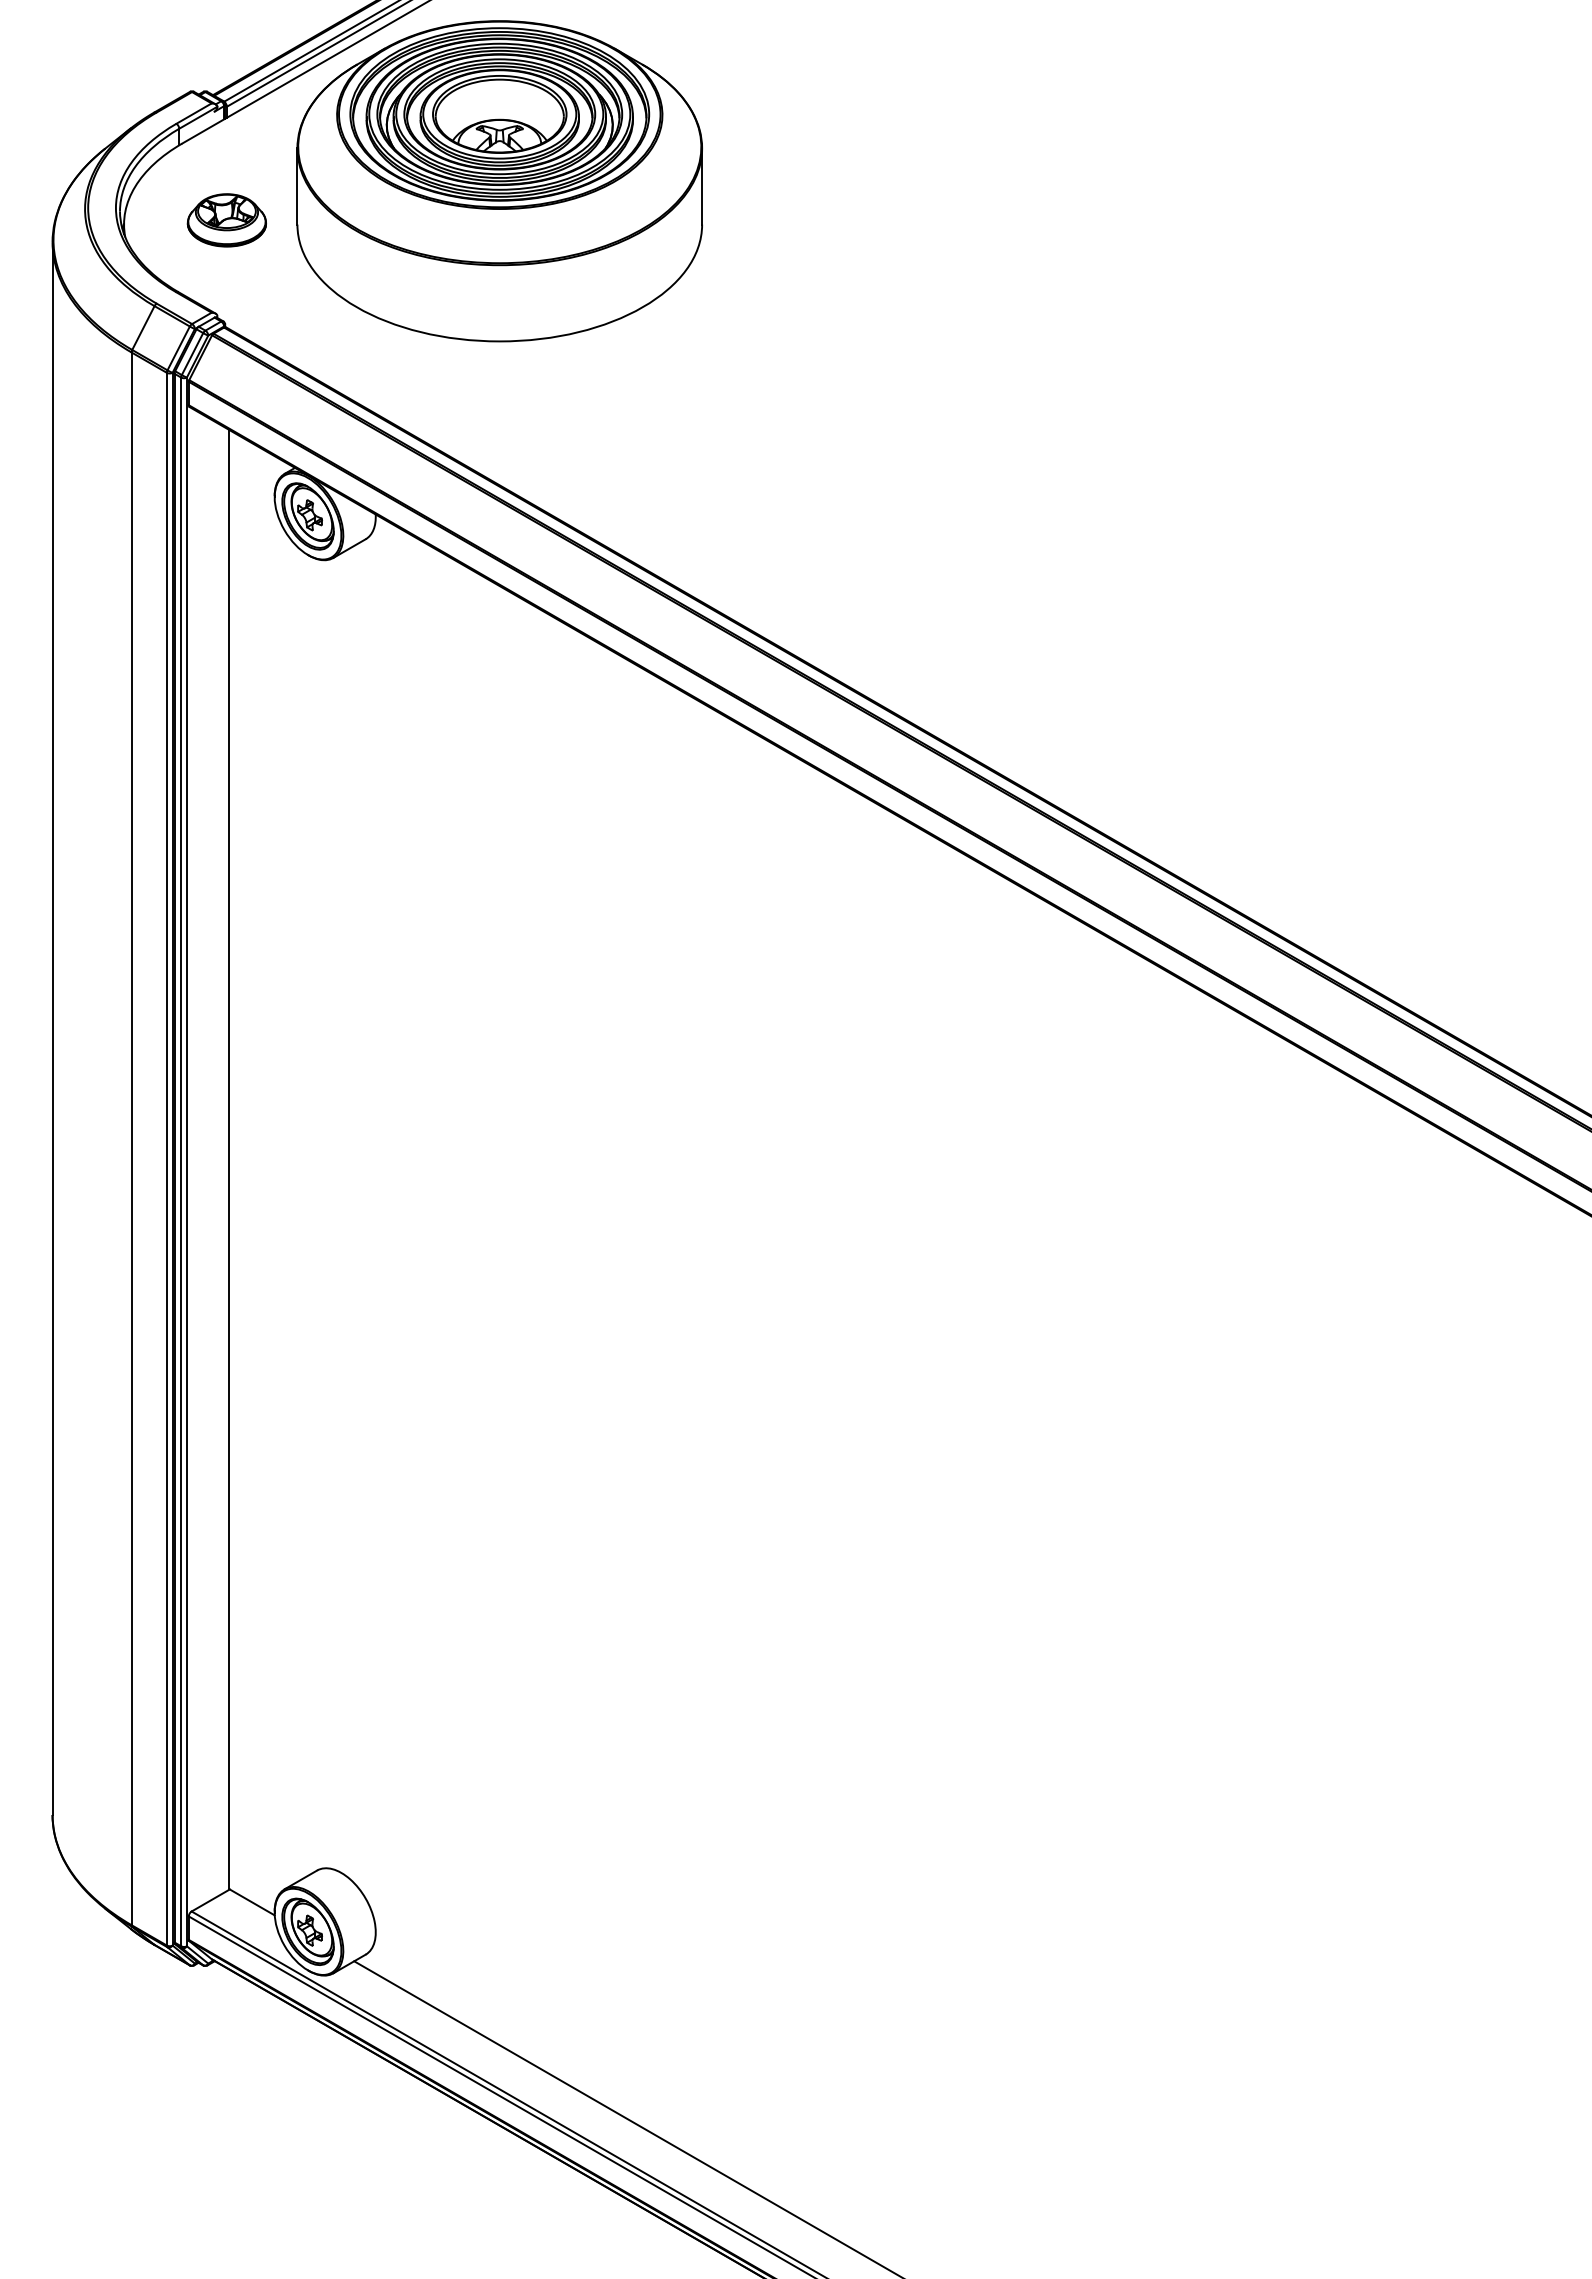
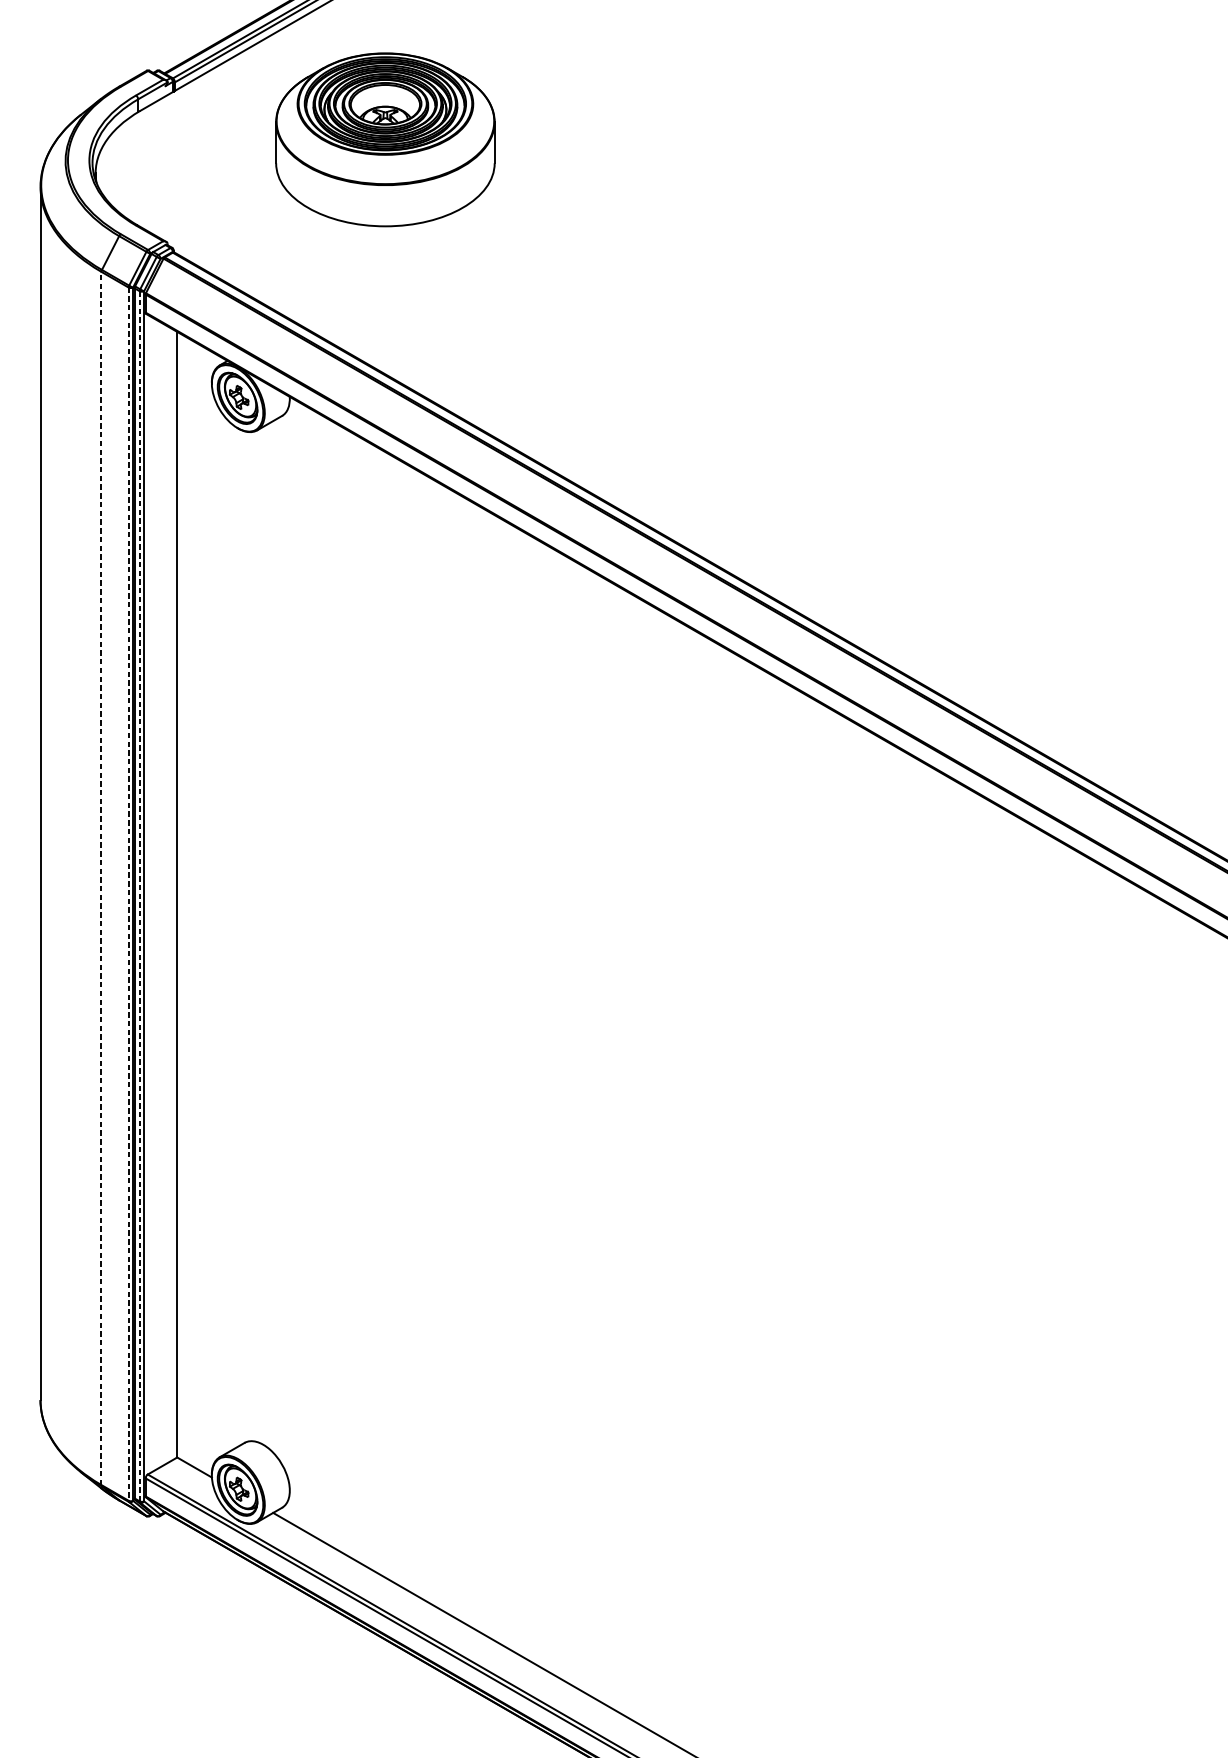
part: (499, 181) -> (385, 139), size x0.7
part: (226, 220) -> (174, 170), removed
line: (131, 1138) -> (101, 878), solid -> dashed
line: (166, 1159) -> (128, 894), solid -> dashed
line: (181, 1162) -> (139, 896), solid -> dashed

